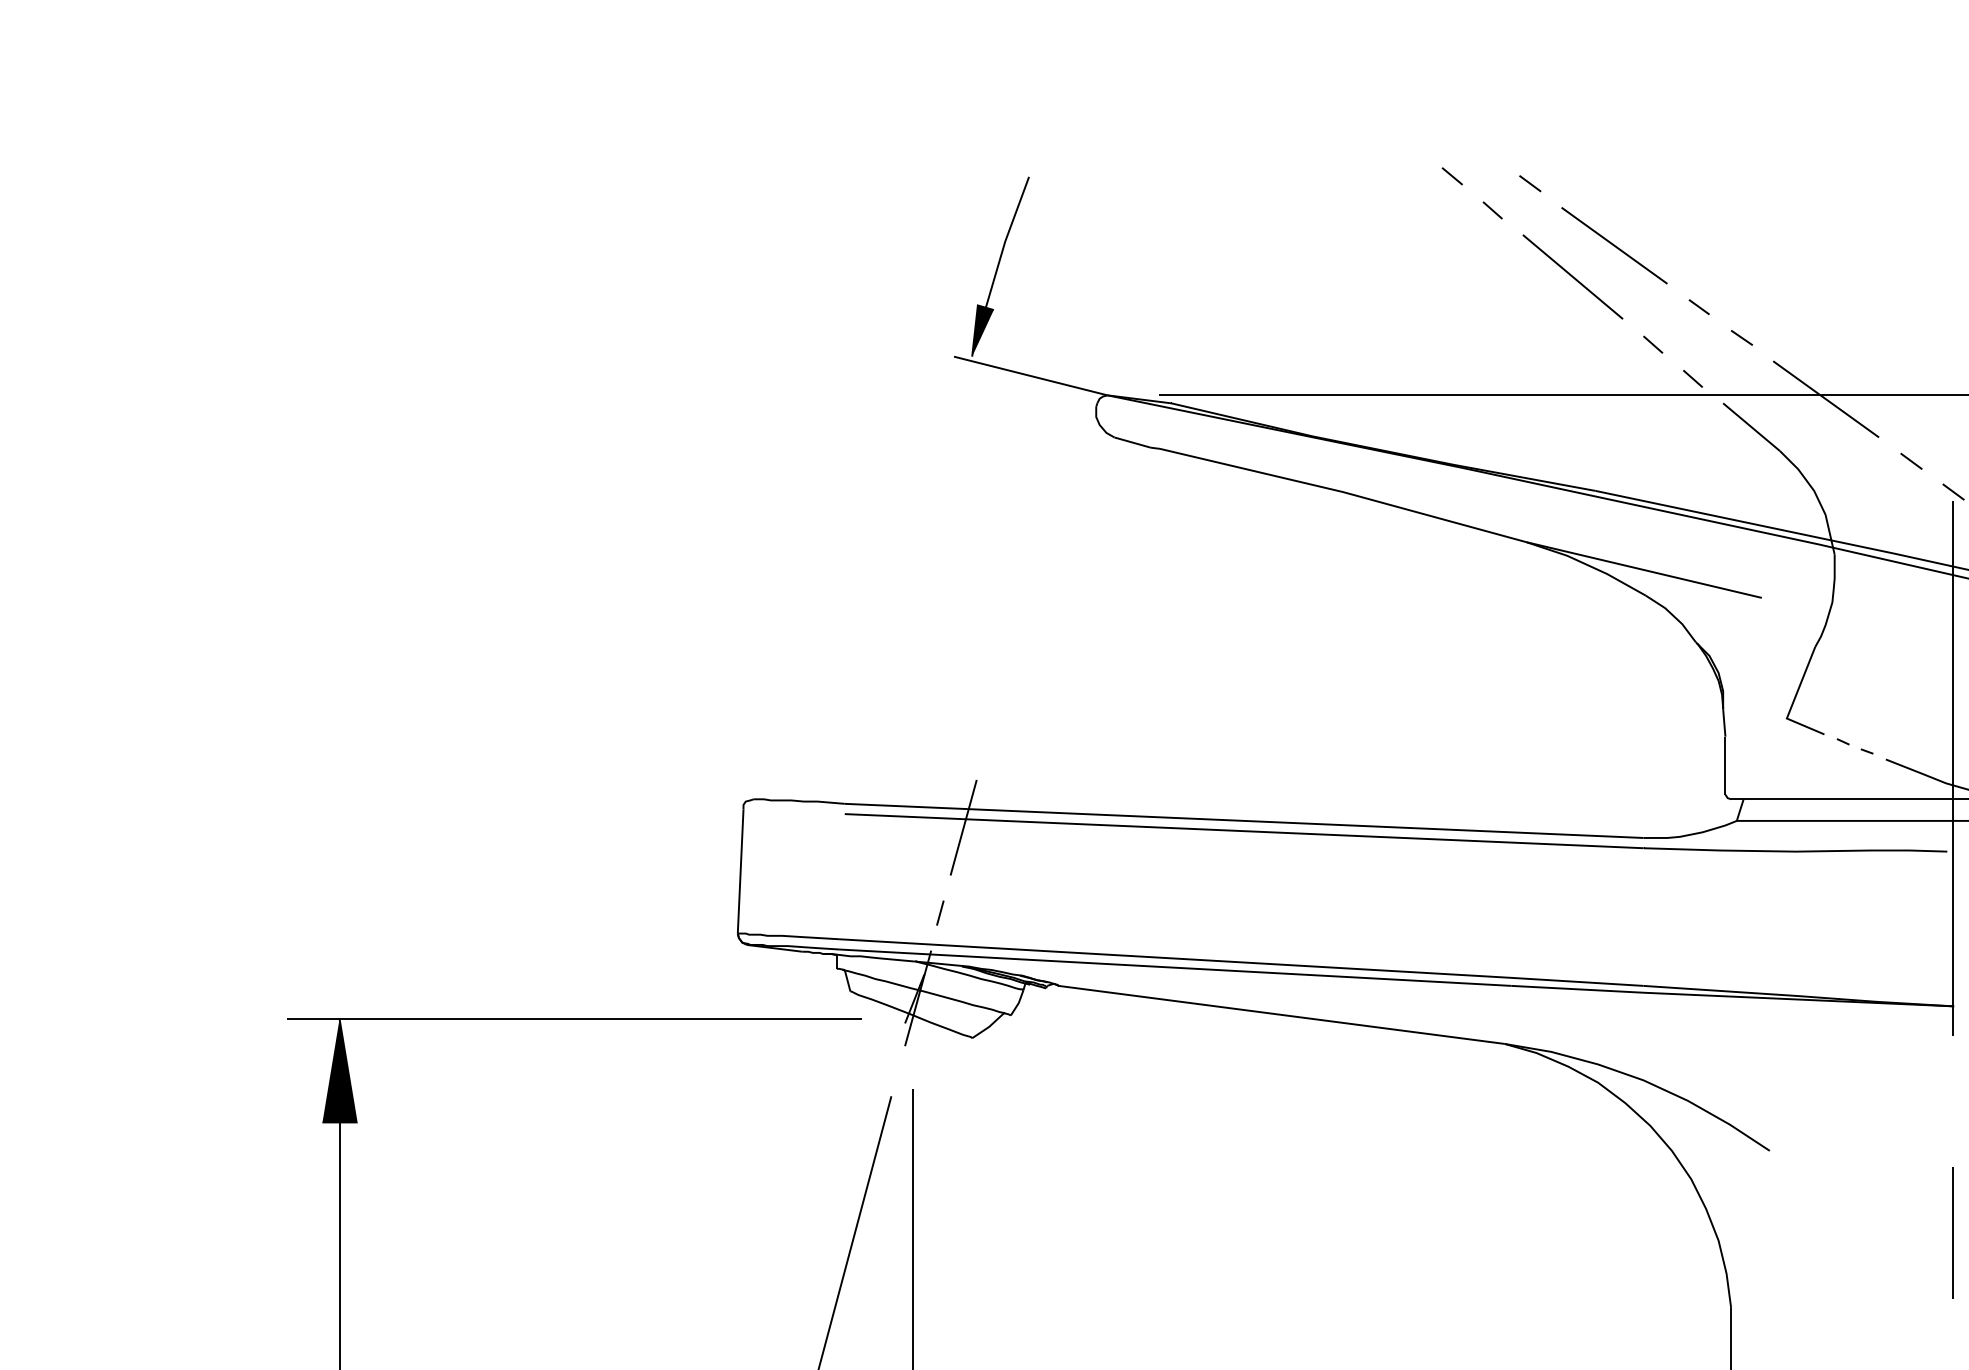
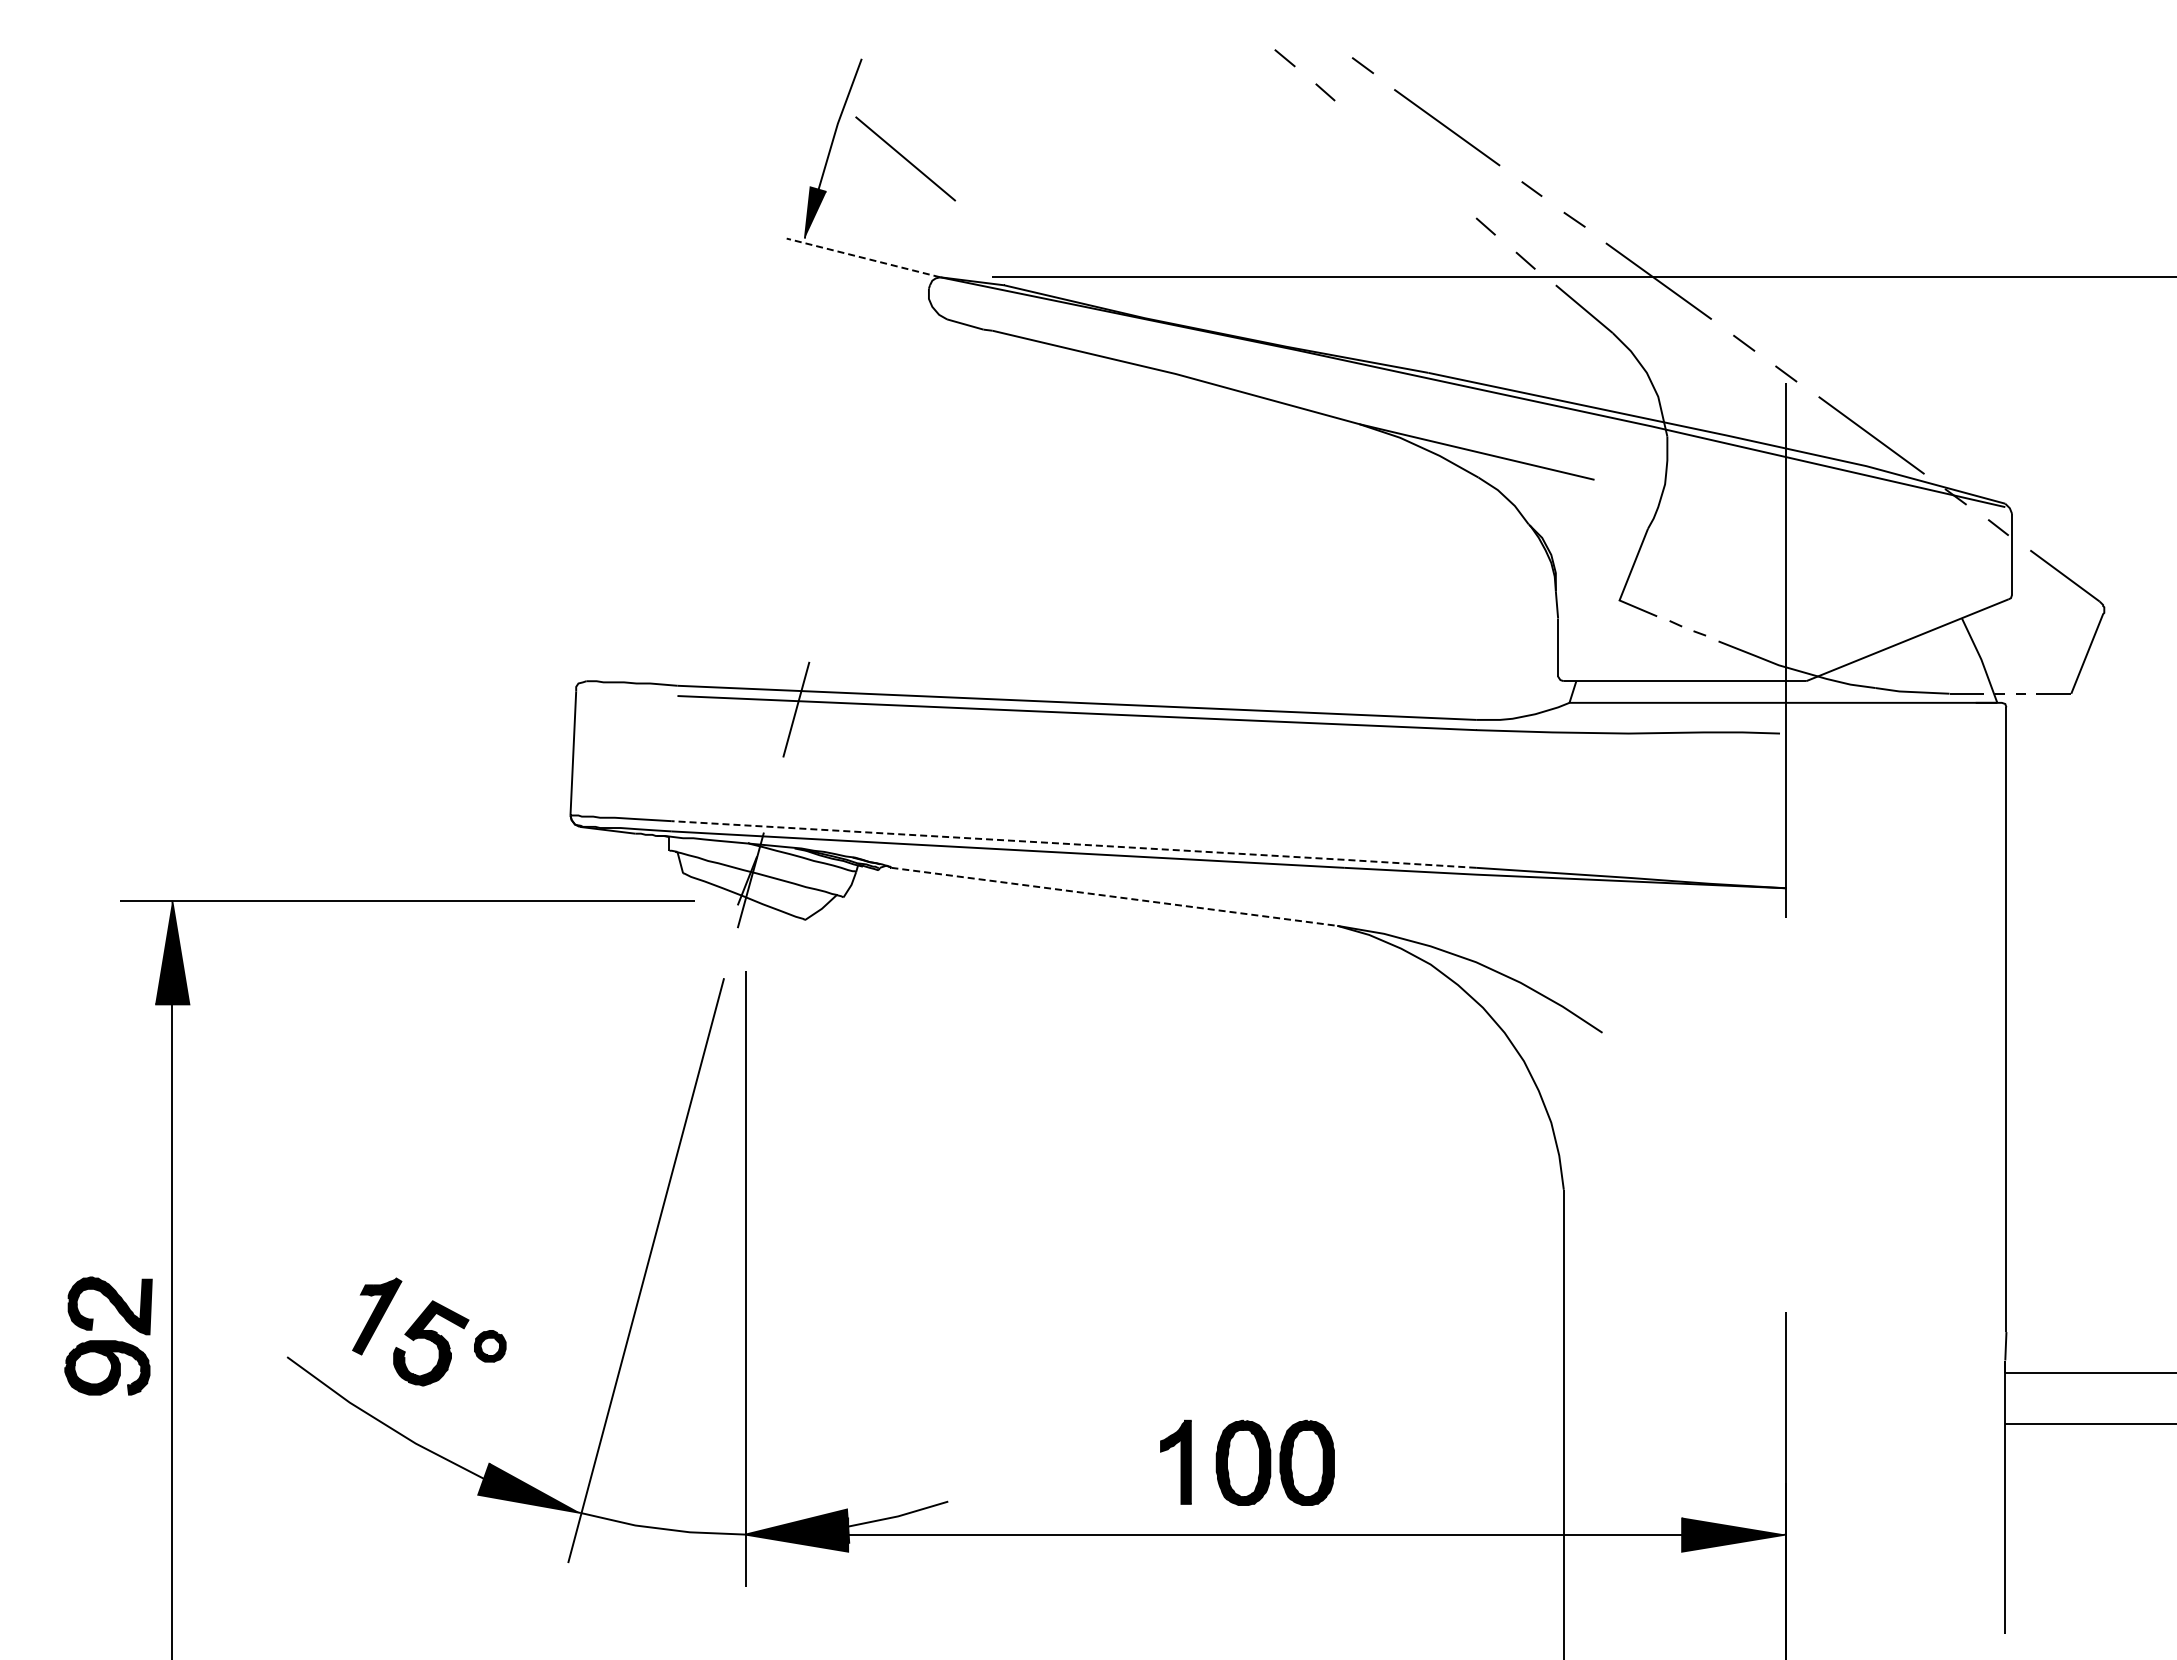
line: (1572, 276) -> (905, 158), moved
line: (1030, 375) -> (863, 257), solid -> dashed
line: (940, 912) -> (773, 794), removed
line: (1241, 962) -> (1074, 844), solid -> dashed
line: (1281, 1014) -> (1114, 896), solid -> dashed
line: (1952, 1232) -> (1785, 1114), removed

